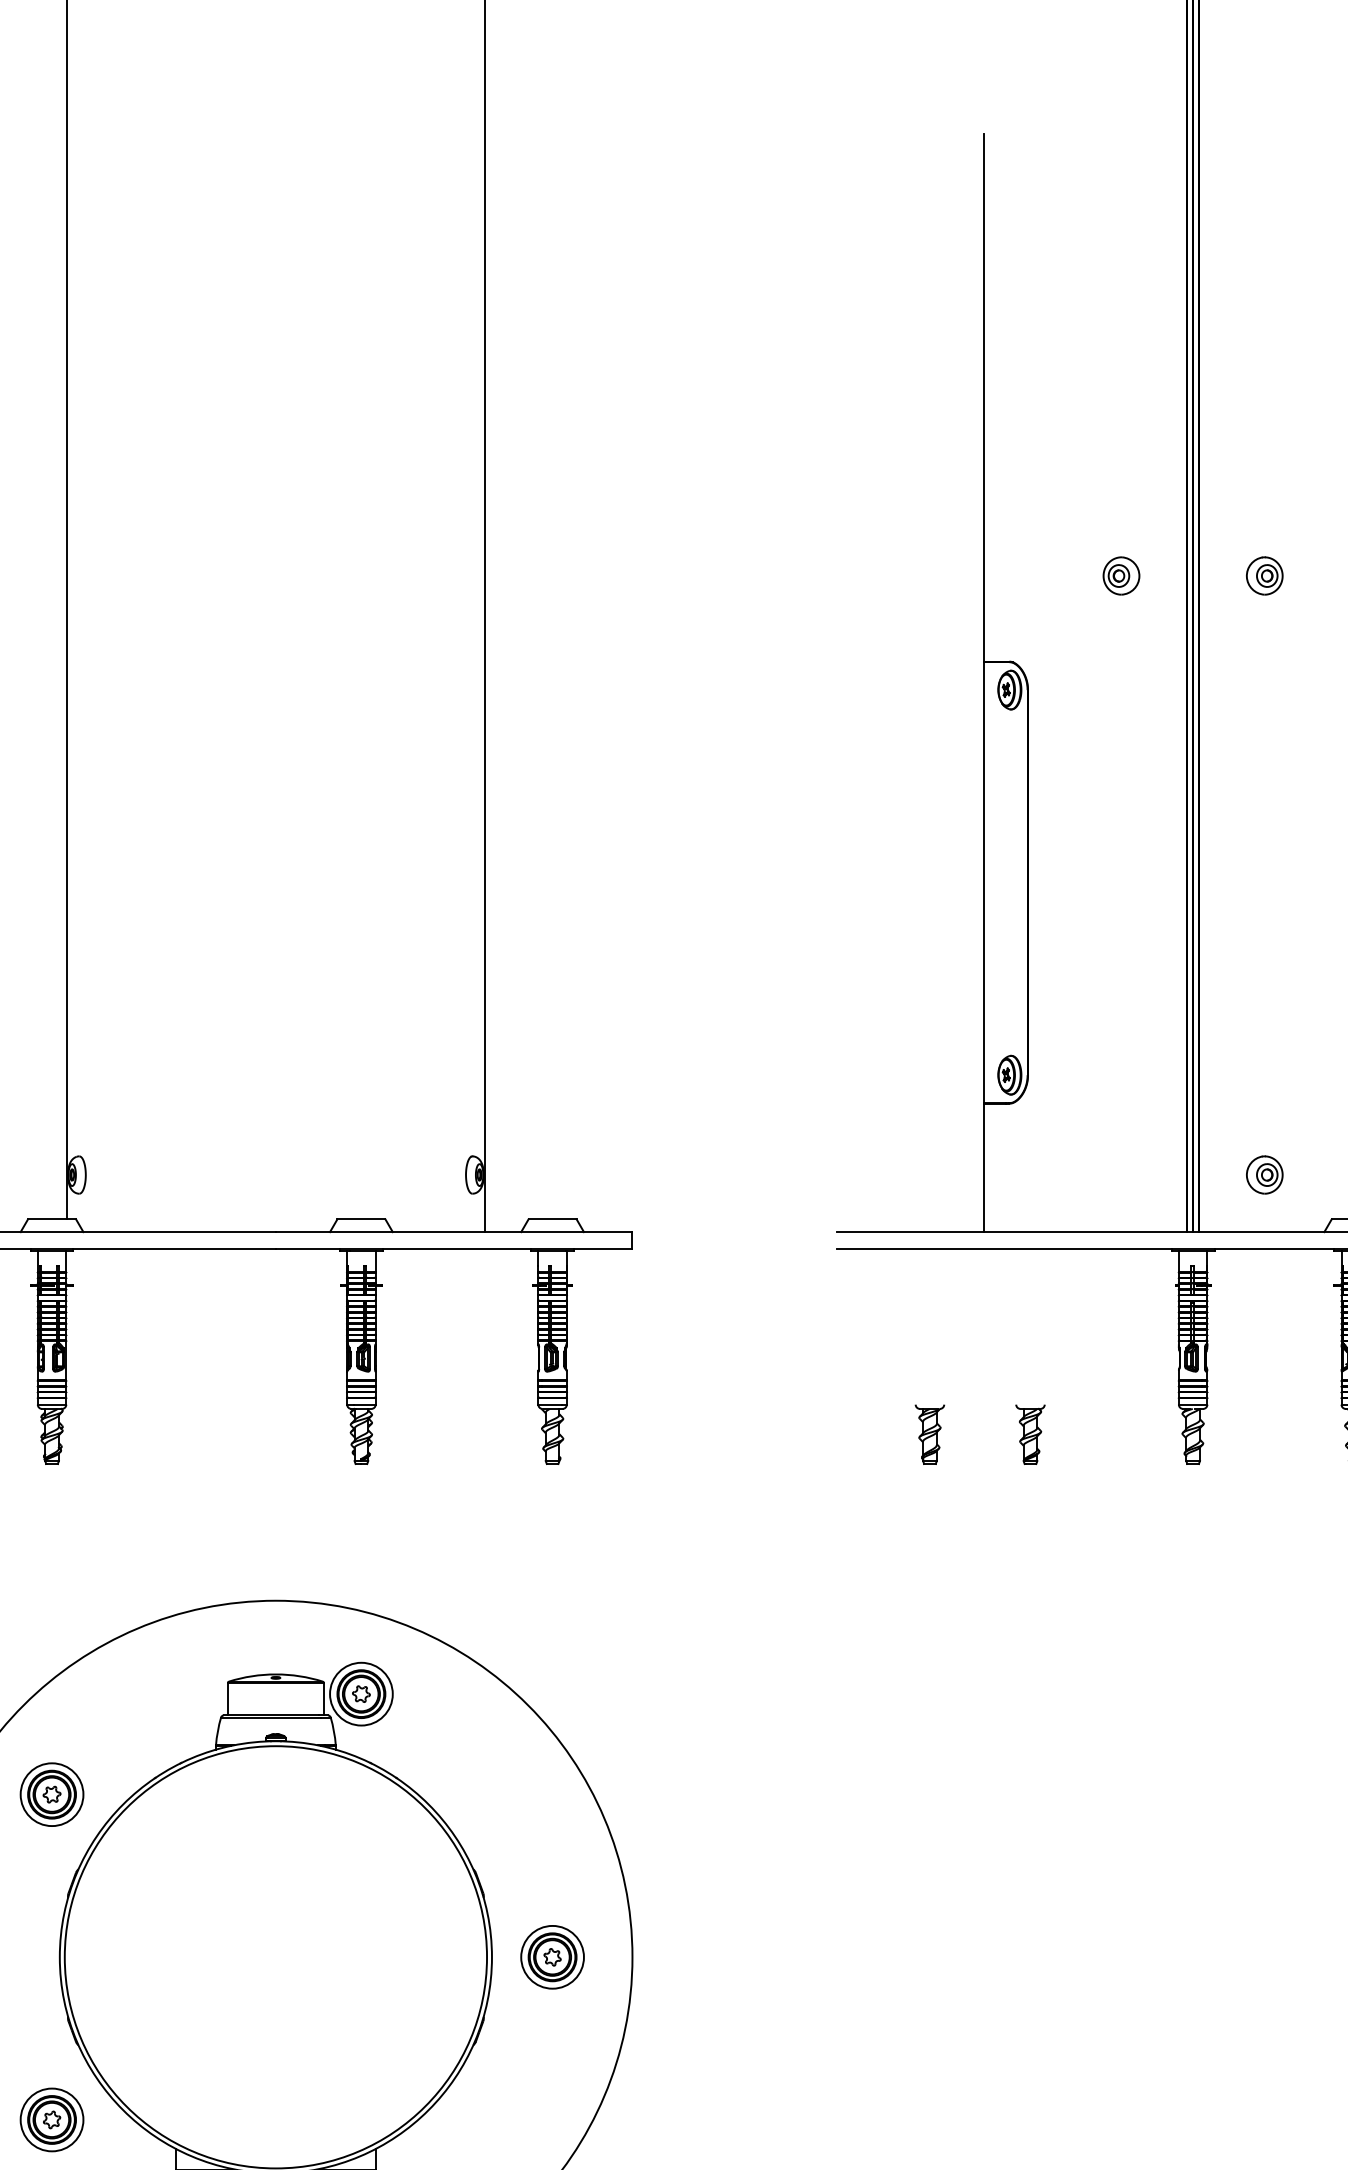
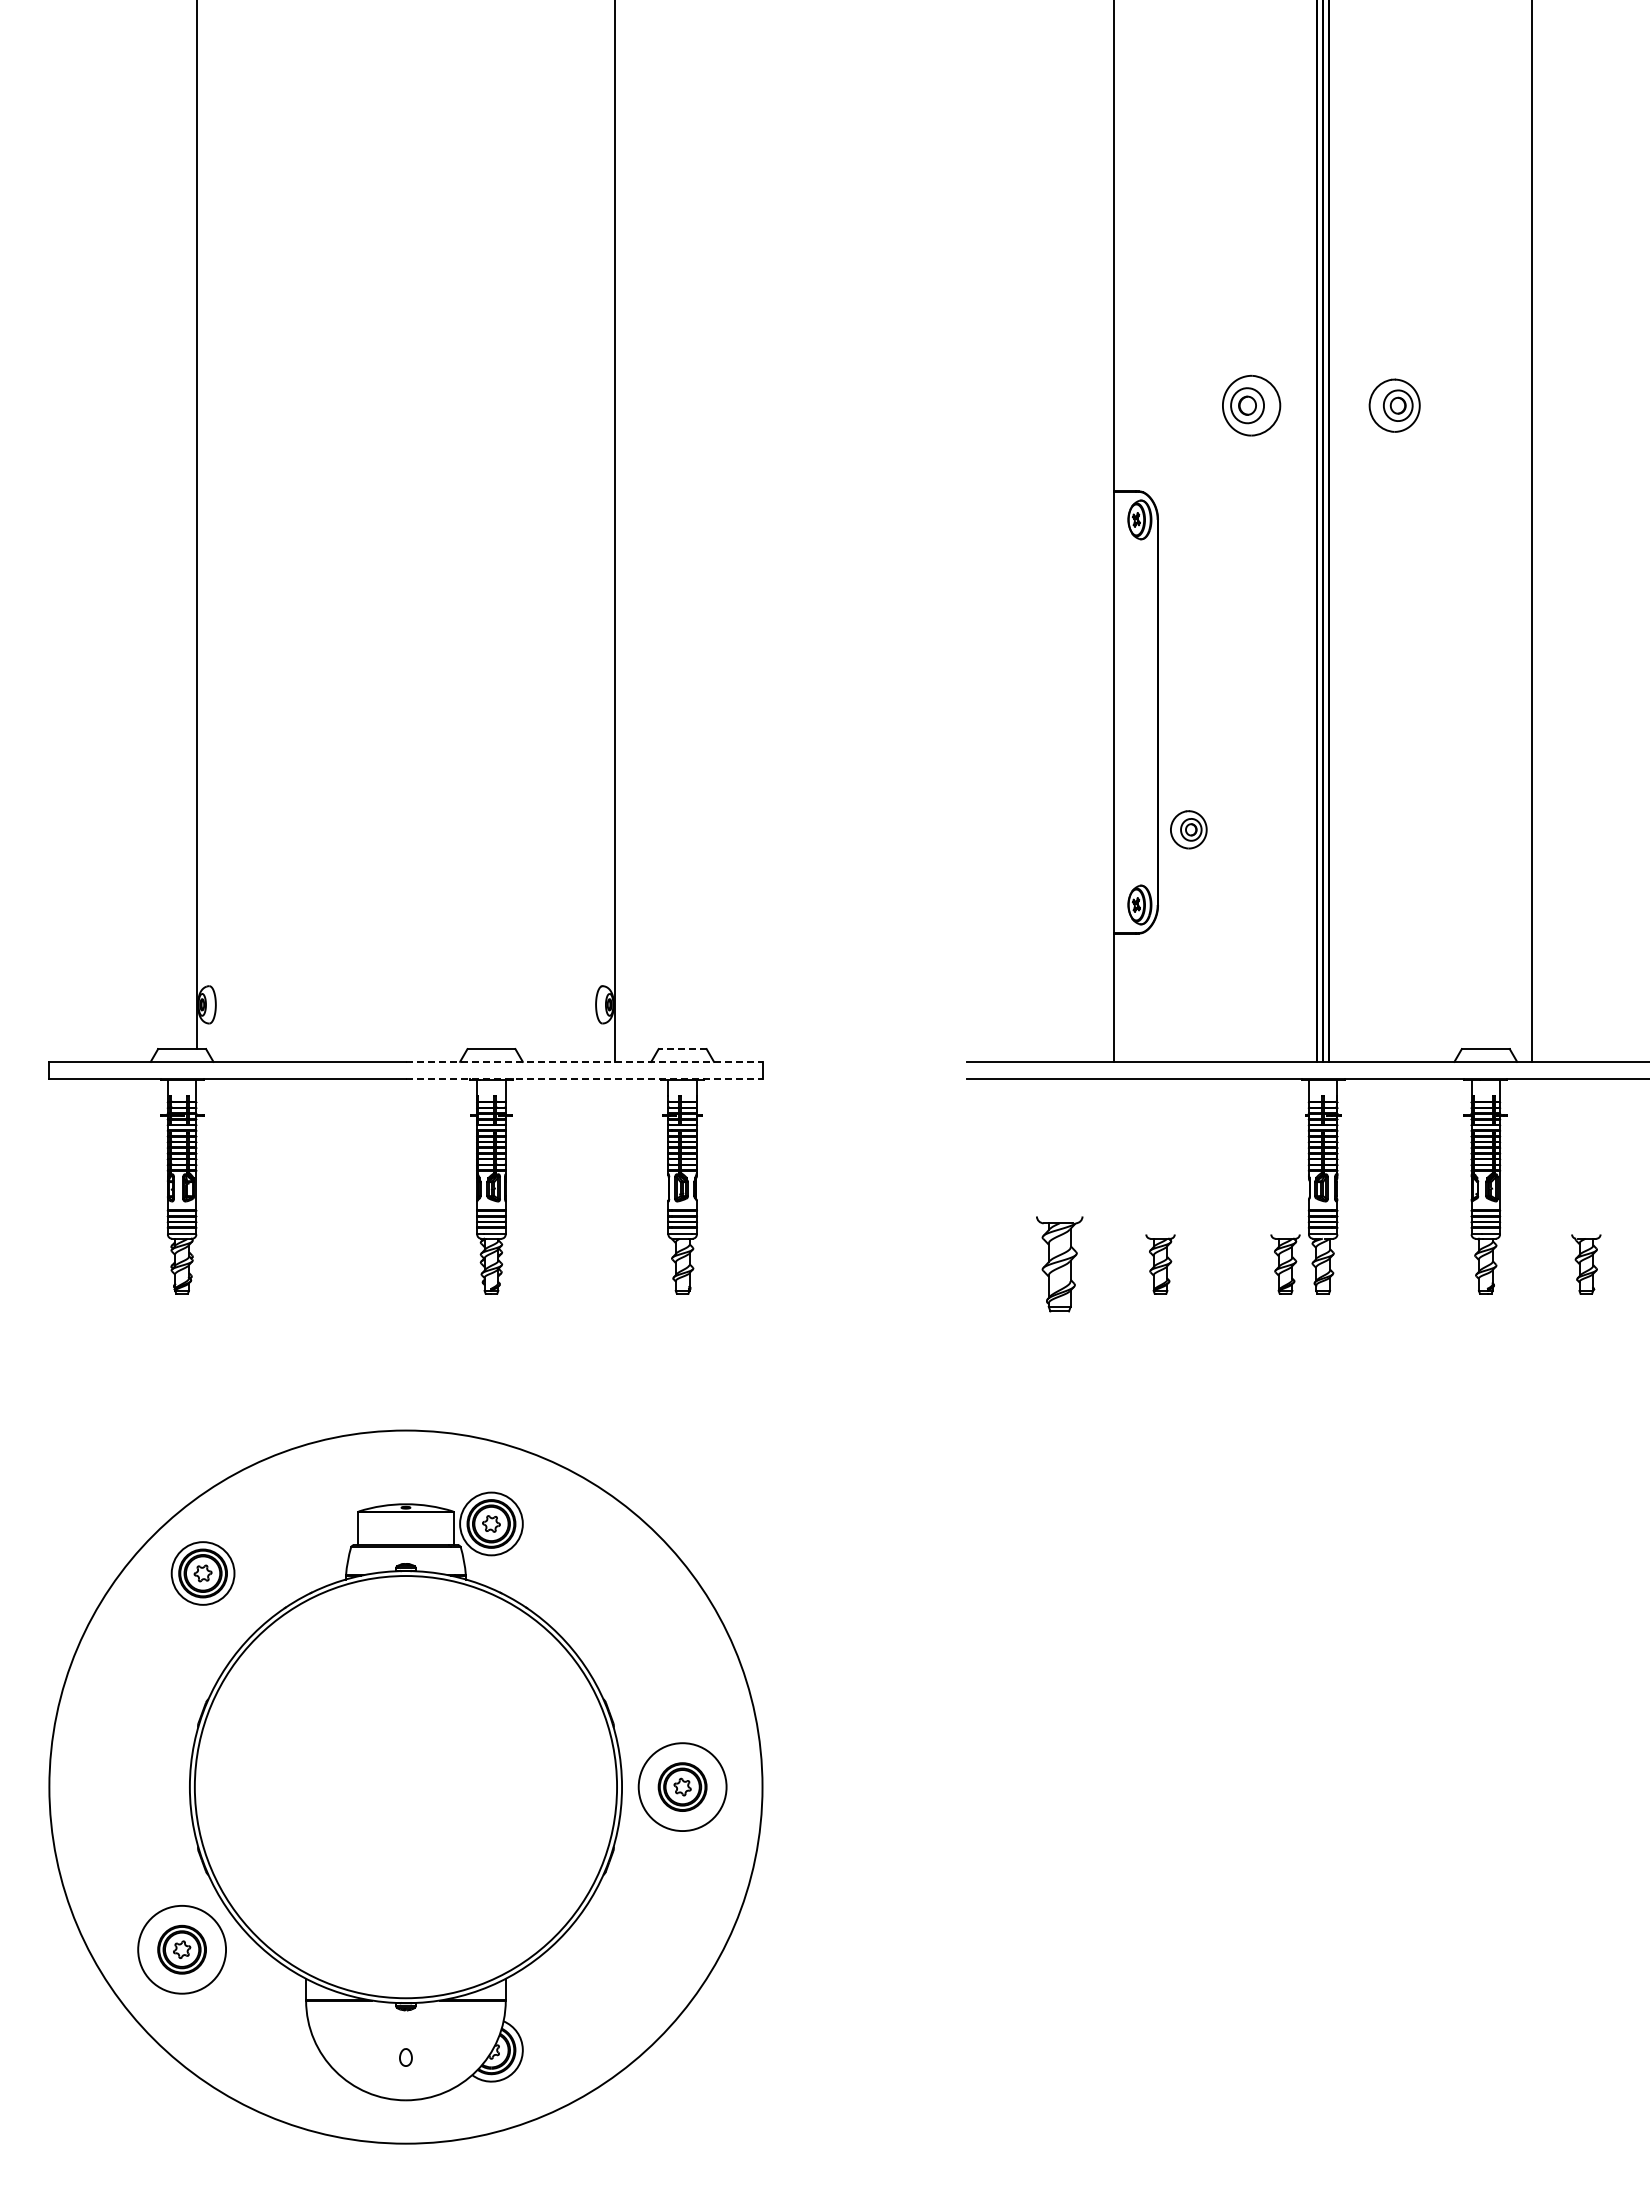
part: (1121, 575) -> (1251, 405), size x1.6
part: (1264, 575) -> (1394, 405), size x1.4
part: (1264, 1174) -> (1188, 829), moved
line: (552, 1219) -> (682, 1049), solid -> dashed
line: (454, 1231) -> (584, 1061), solid -> dashed
line: (454, 1249) -> (584, 1079), solid -> dashed
part: (930, 1434) -> (1060, 1264), size x1.6
part: (1155, 1434) -> (1285, 1264), added
part: (51, 1794) -> (202, 1573), moved
circle: (552, 1956) -> (682, 1786), size x1.4
circle: (51, 2119) -> (181, 1949), size x1.4

